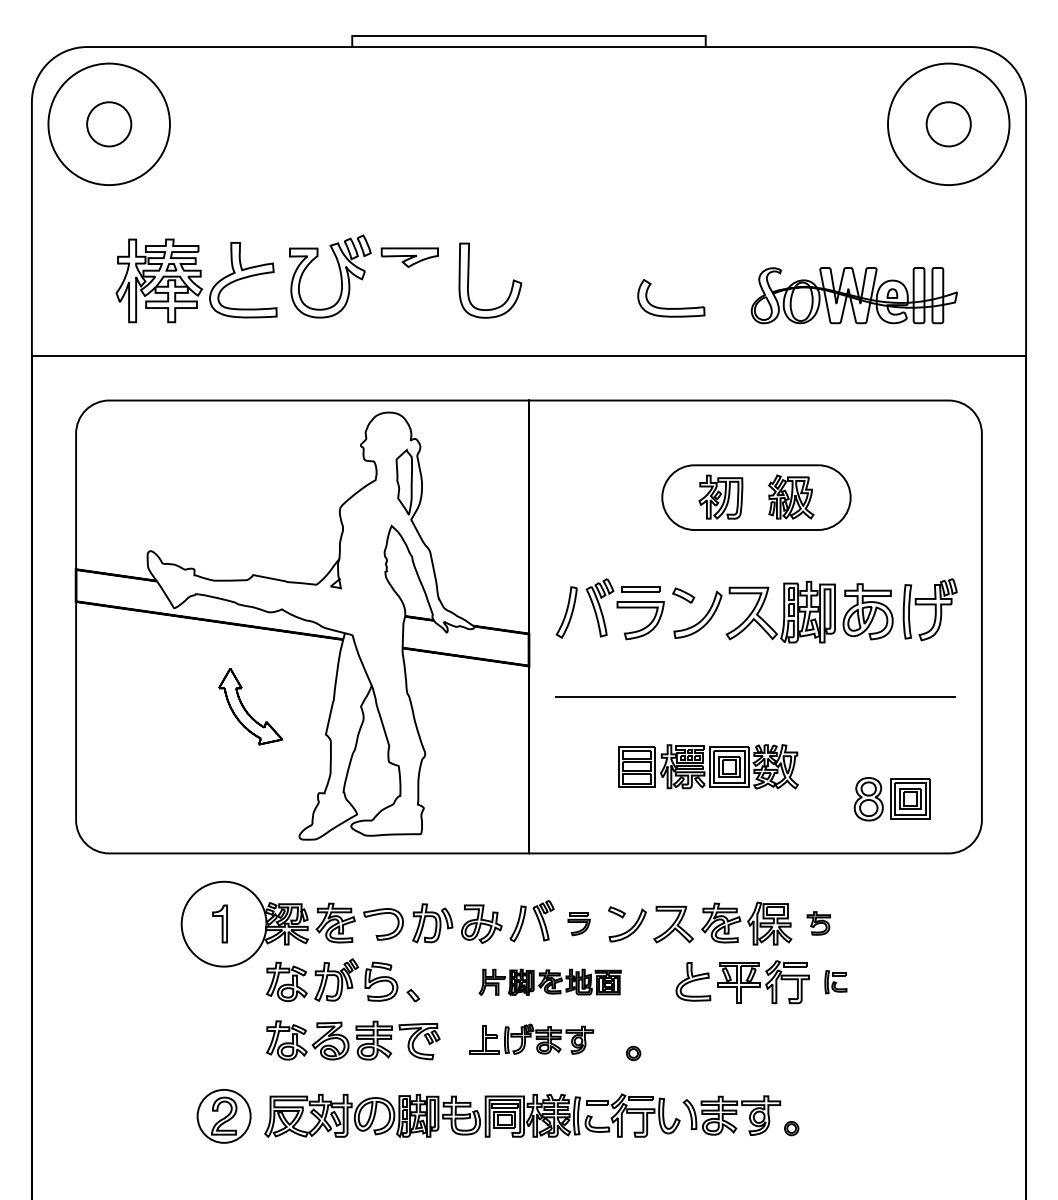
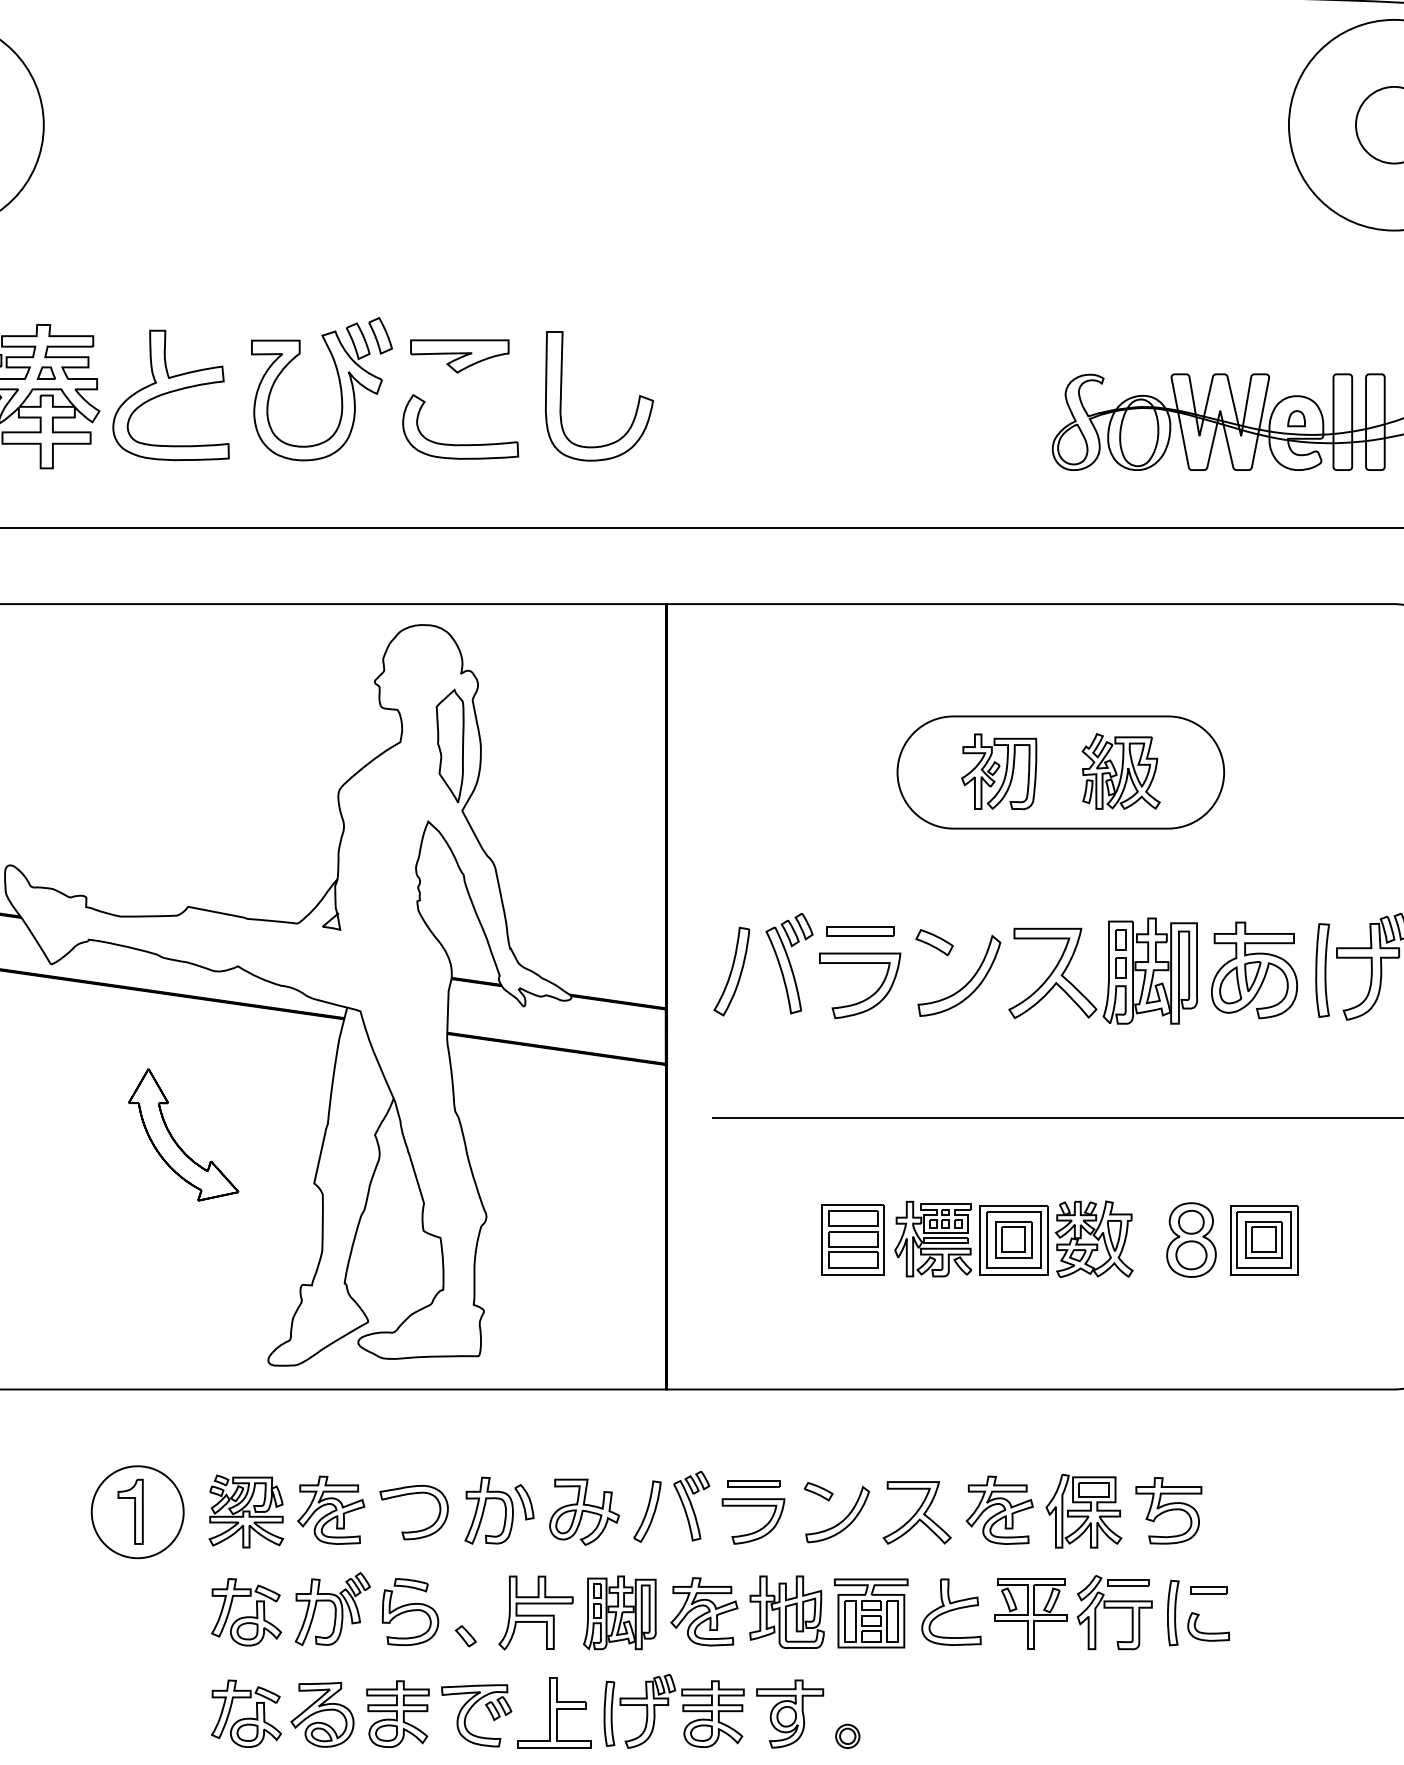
part: (671, 308) -> (460, 444), moved
part: (891, 799) -> (1230, 1240), moved
circle: (223, 923) -> (136, 1511), size x0.62
part: (818, 923) -> (1168, 1511), size x1.67
part: (578, 924) -> (752, 1512), size x1.67
part: (835, 981) -> (1197, 1611), size x1.67
part: (549, 982) -> (701, 1613), size x1.67
part: (531, 1039) -> (670, 1712), size x1.43

